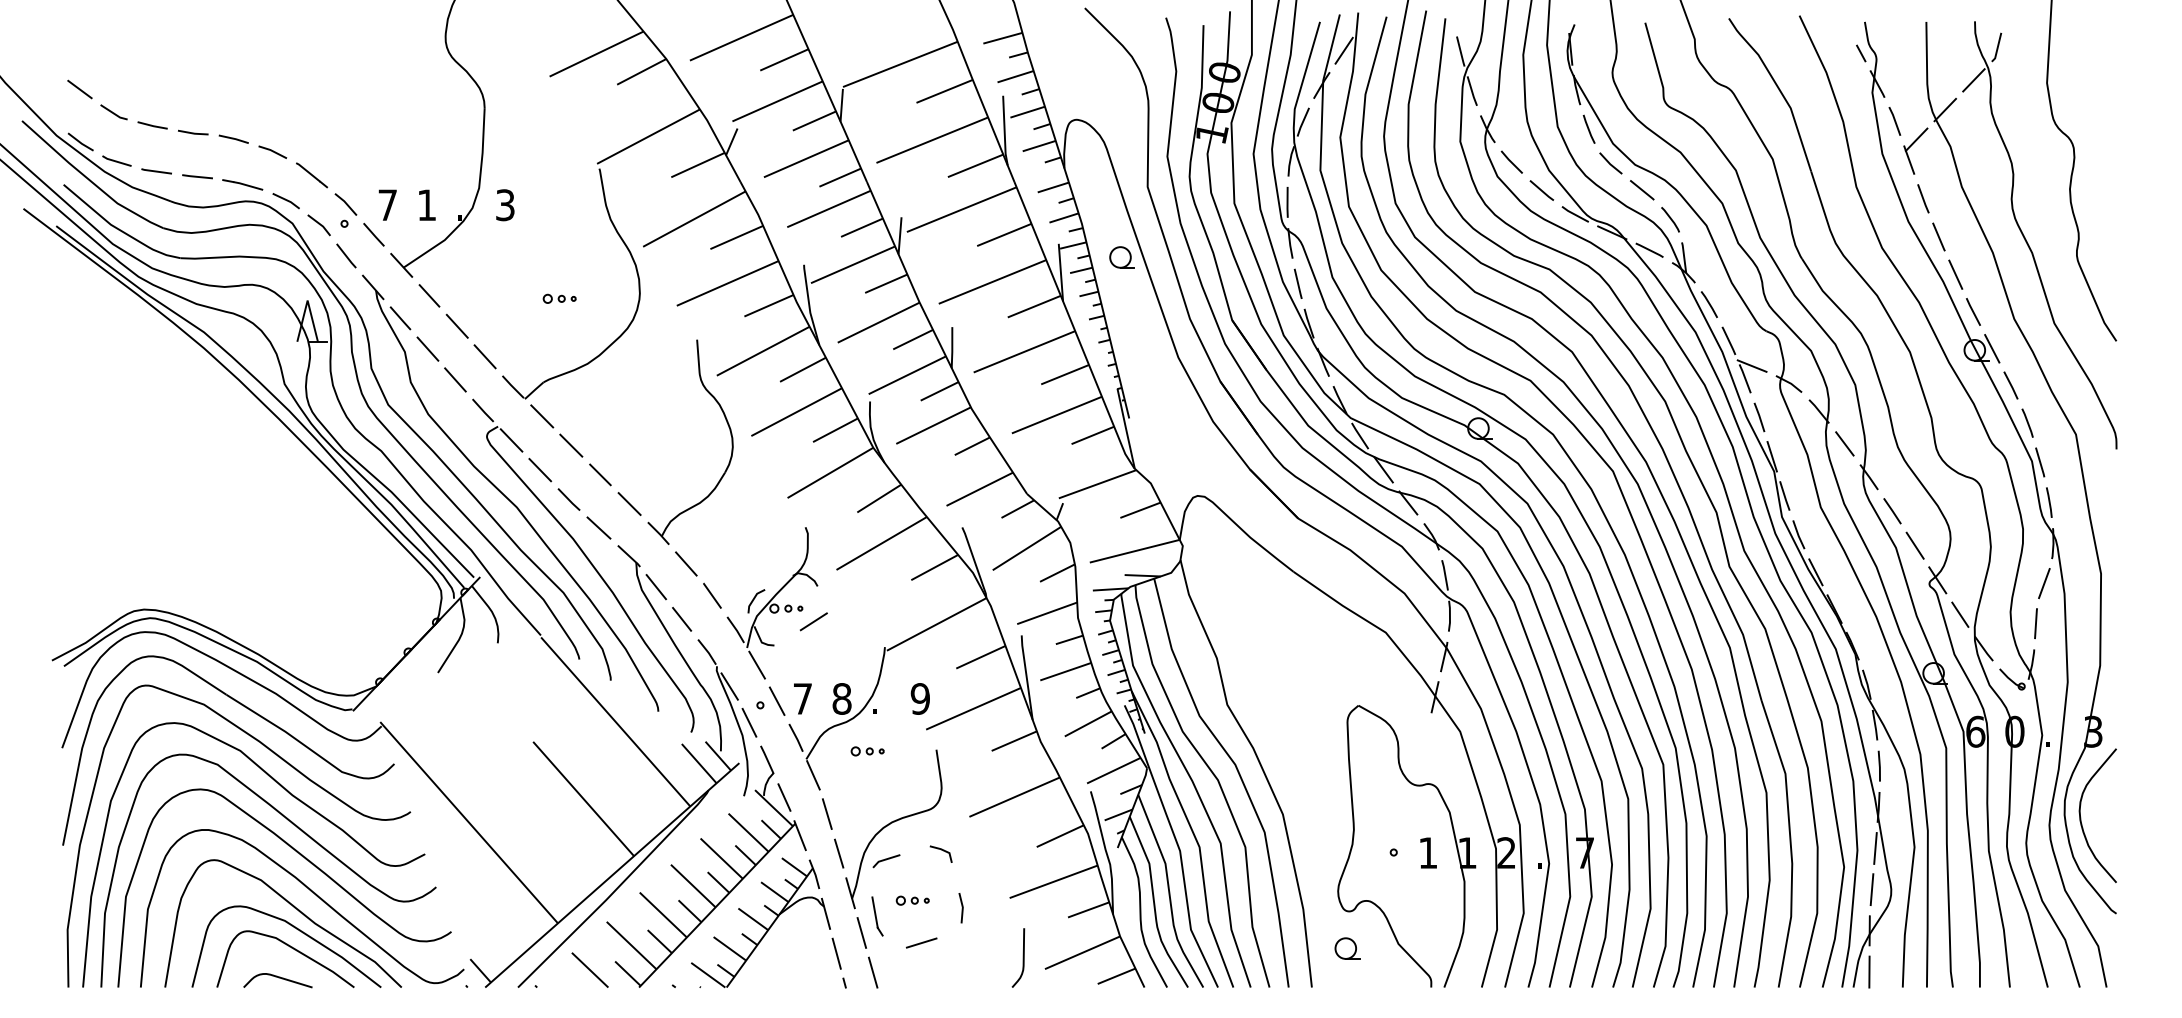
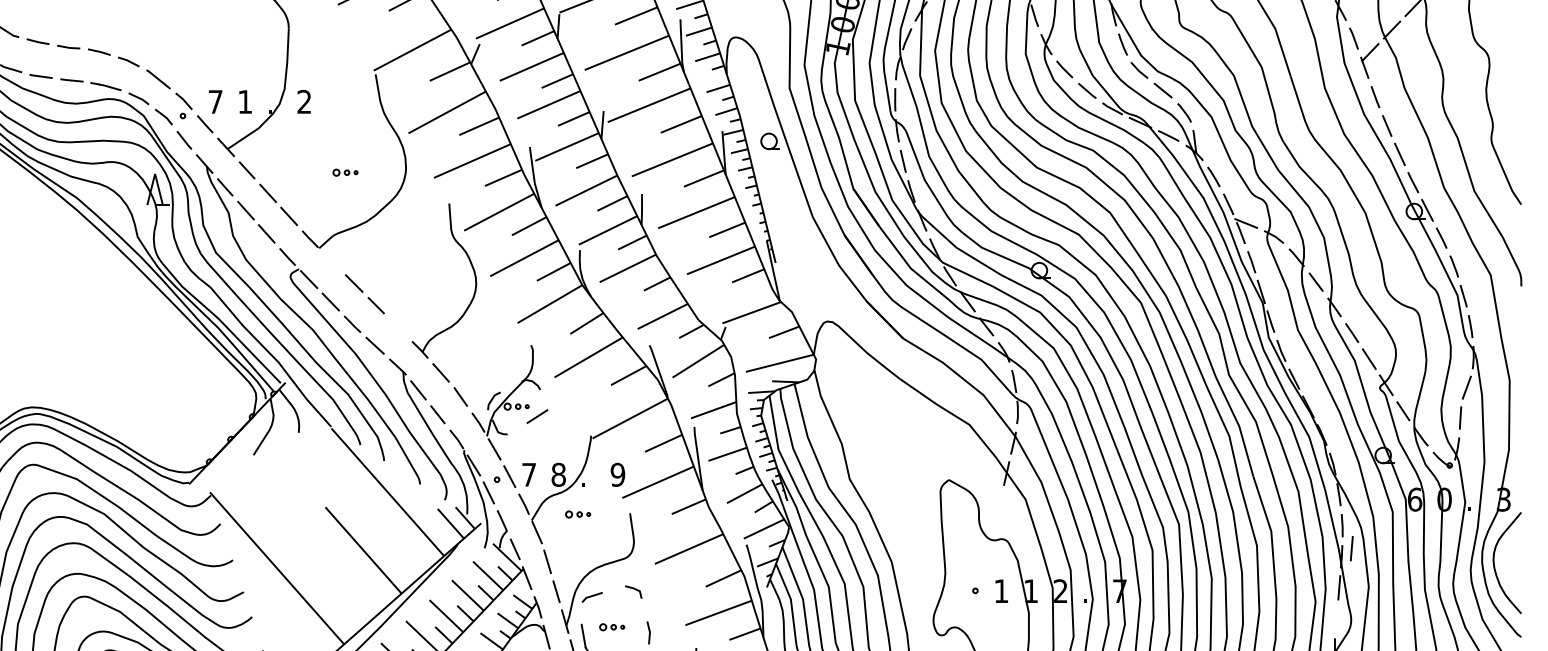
text: (505, 205) -> (304, 102), 3 -> 2
line: (542, 416) -> (332, 261), removed
line: (629, 503) -> (398, 327), removed
line: (1871, 889) -> (1351, 548), moved

